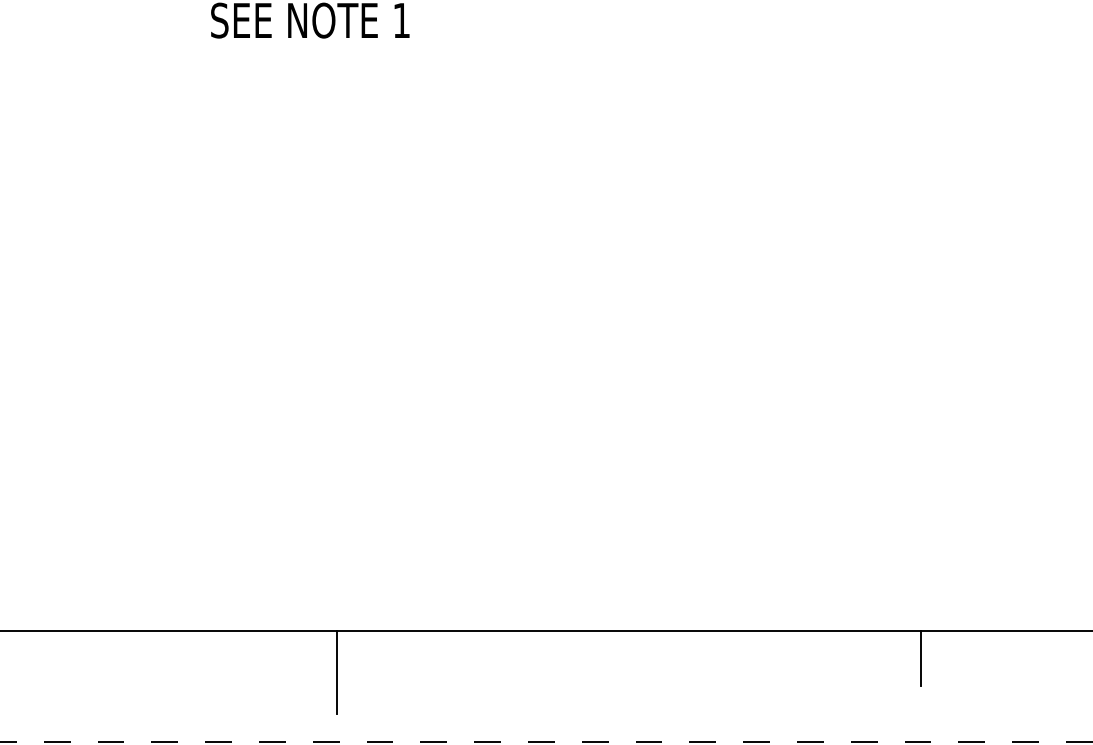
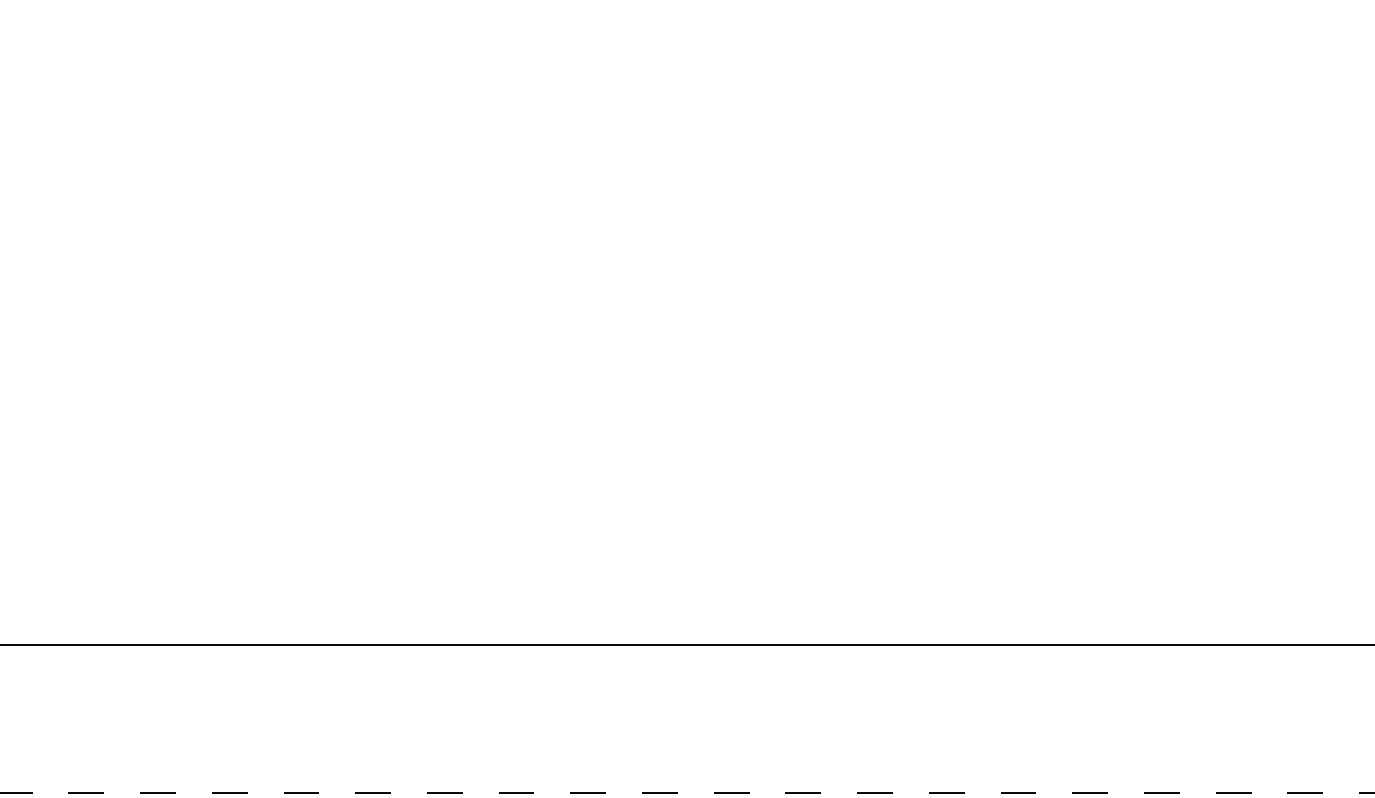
line: (920, 658) -> (1236, 682), removed
line: (337, 672) -> (459, 700), removed

